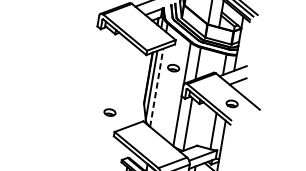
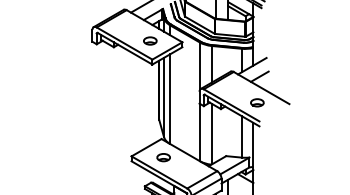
part: (173, 67) -> (150, 40), moved
line: (156, 88) -> (170, 99), dashed -> solid
part: (109, 112) -> (163, 157), moved

